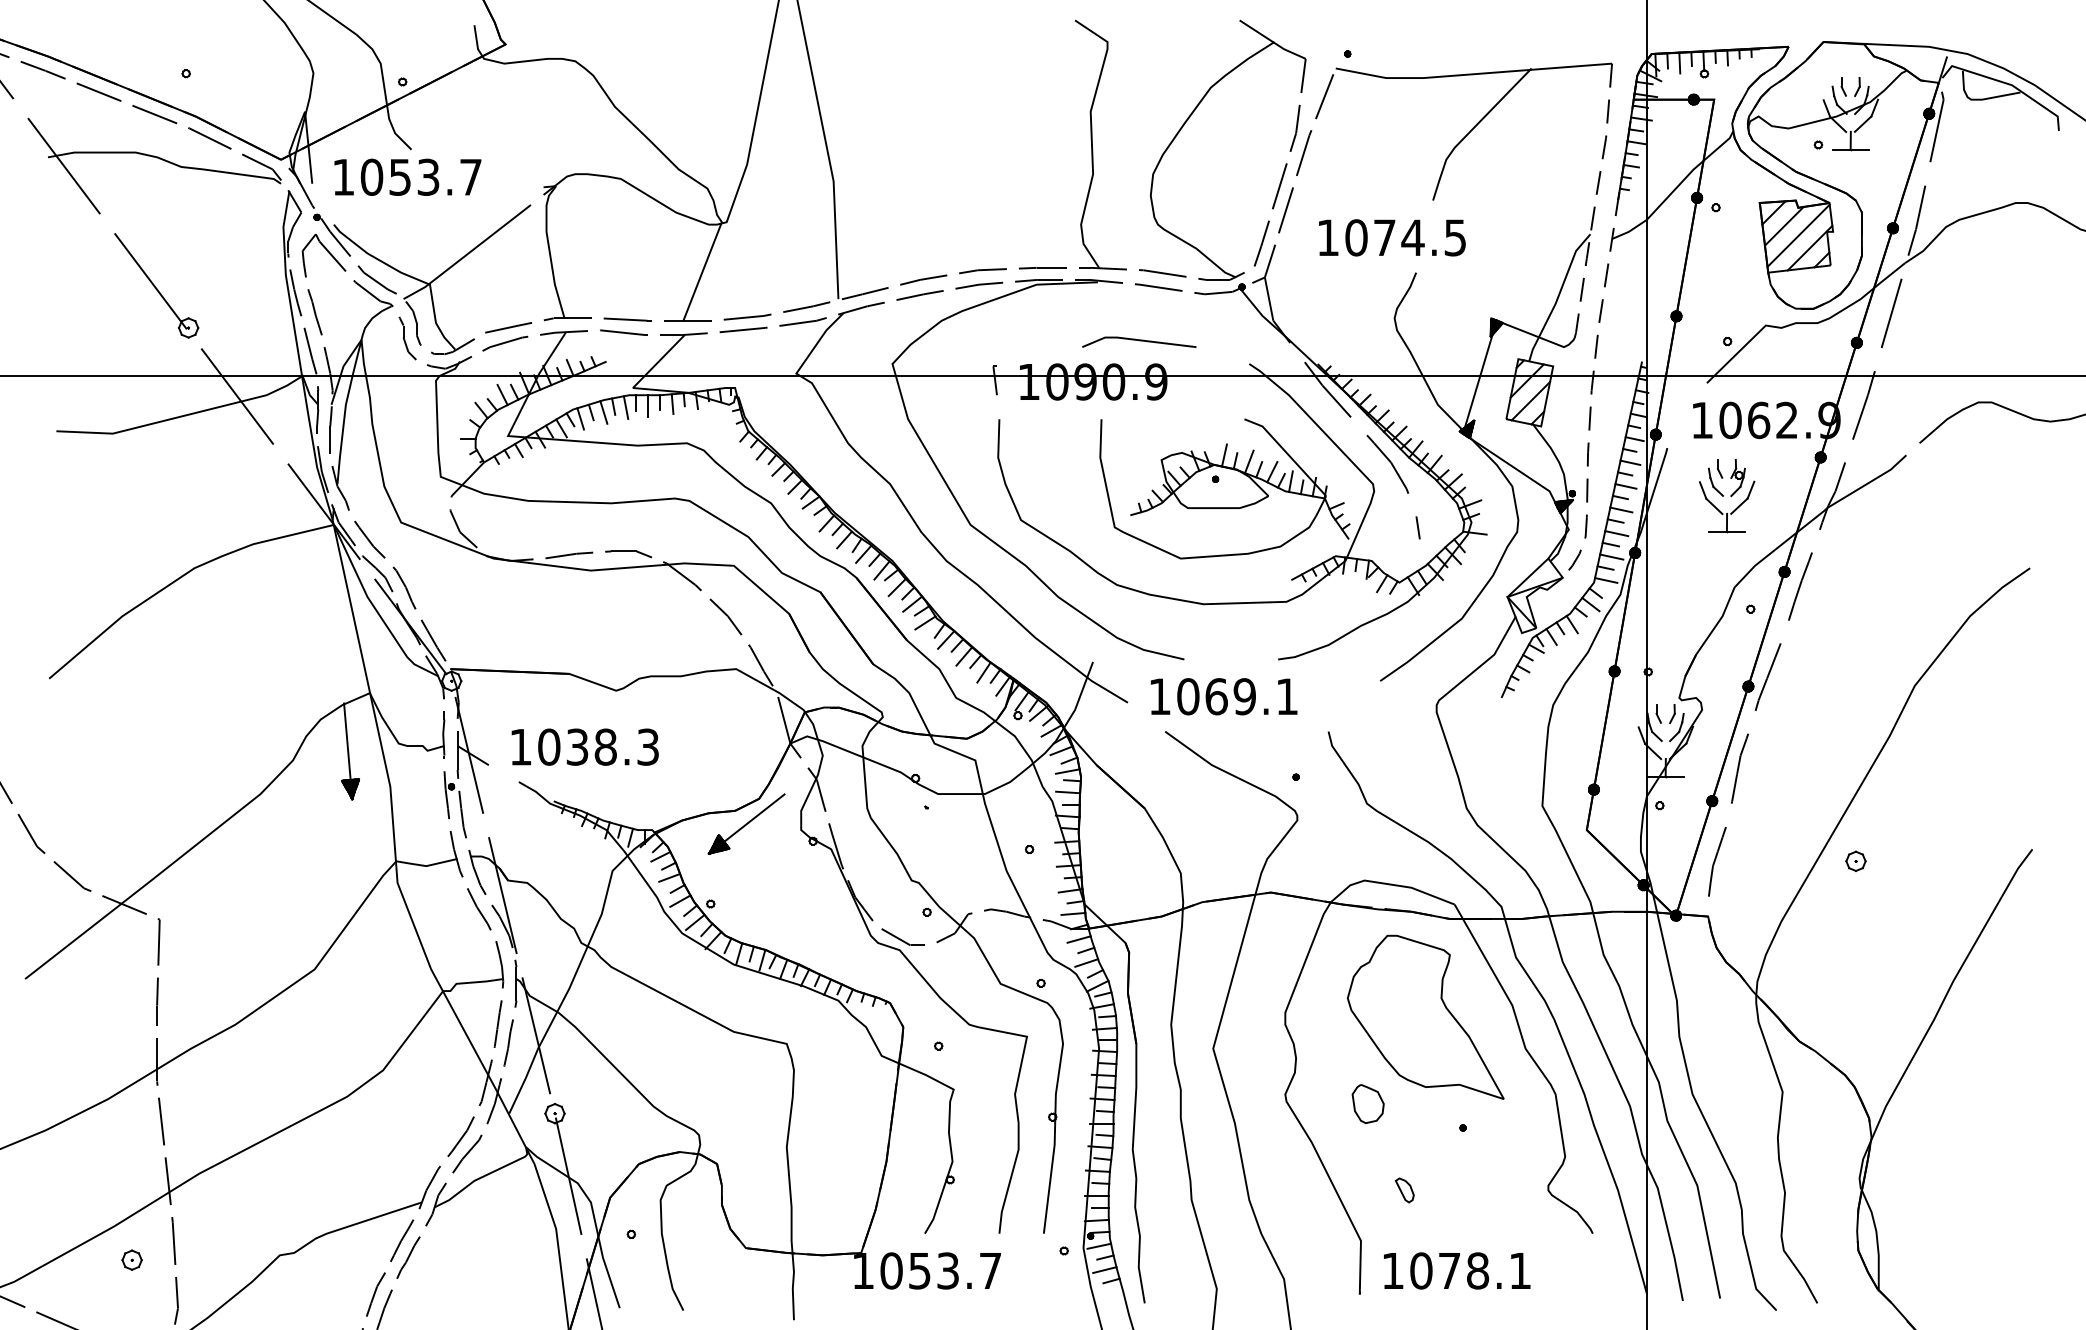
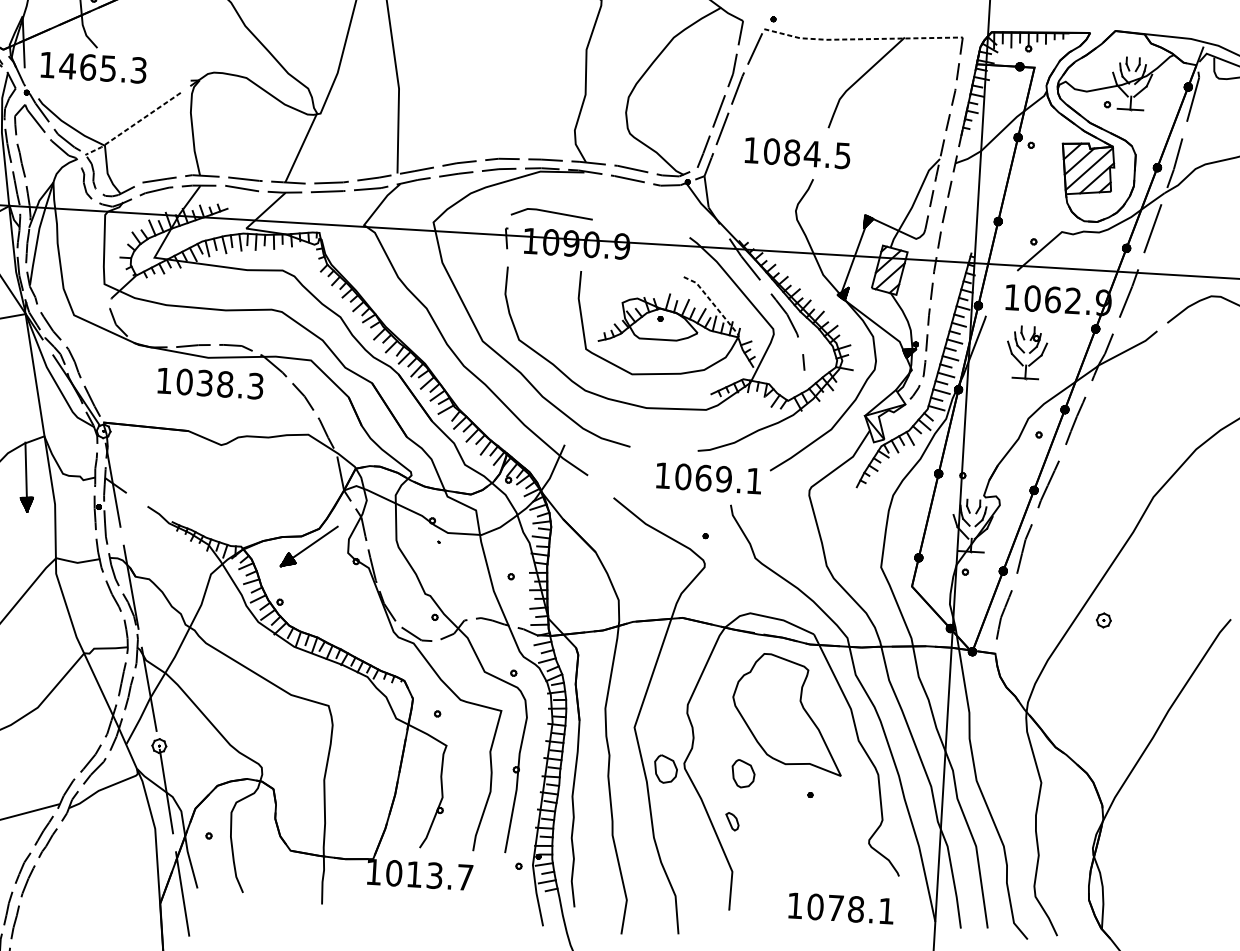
line: (1472, 74) -> (862, 39), solid -> dashed
text: (420, 176) -> (102, 67), 1053.7 -> 1465.3
text: (1384, 237) -> (792, 152), 1074.5 -> 1084.5
line: (468, 253) -> (133, 125), solid -> dashed
line: (1139, 341) -> (552, 213), moved
line: (1287, 453) -> (713, 303), solid -> dashed
text: (1223, 696) -> (708, 478), moved
text: (584, 746) -> (210, 383), moved
part: (1259, 1103) -> (665, 768), added
part: (1404, 1190) -> (732, 821), moved
text: (1457, 1270) -> (841, 908), moved
text: (919, 1271) -> (414, 874), 1053.7 -> 1013.7

